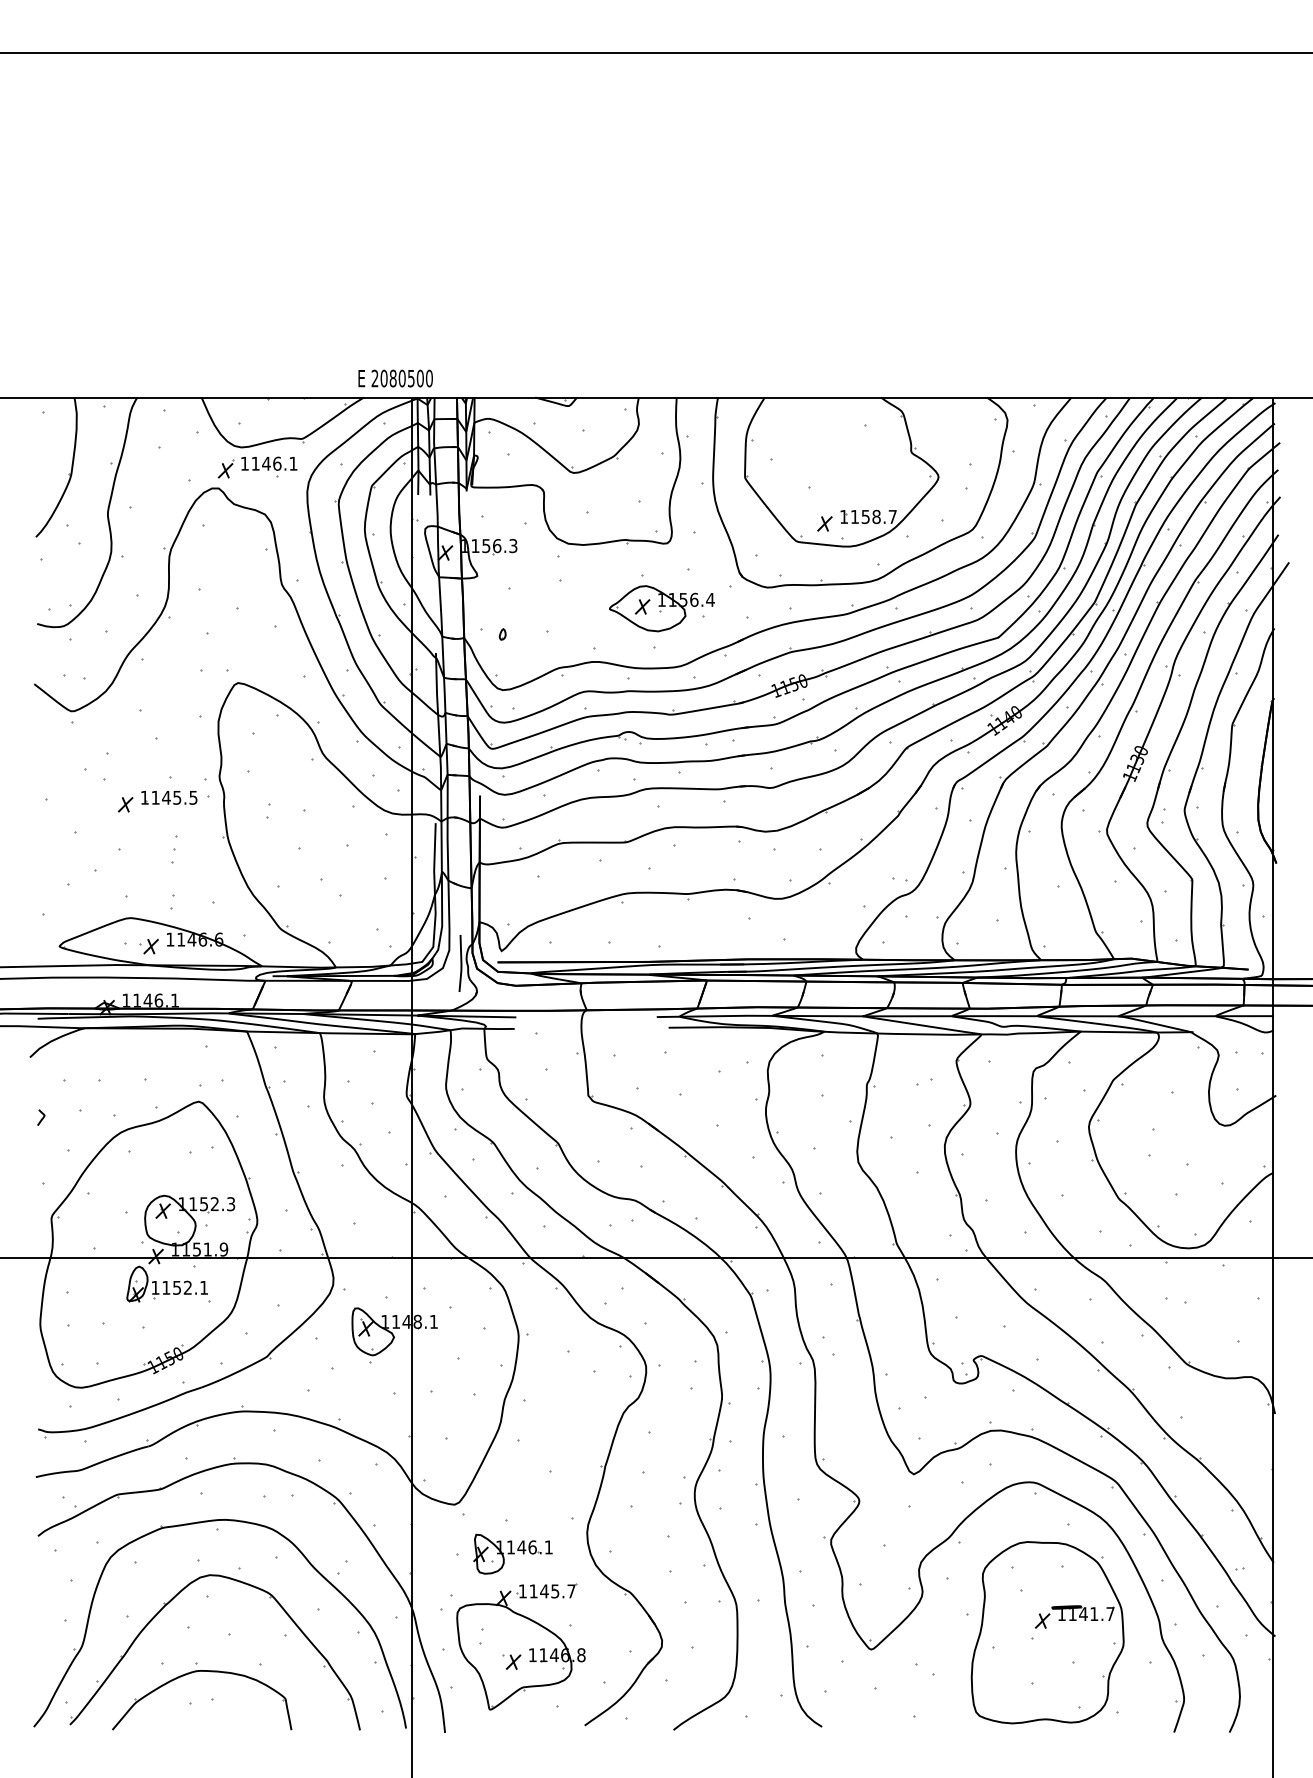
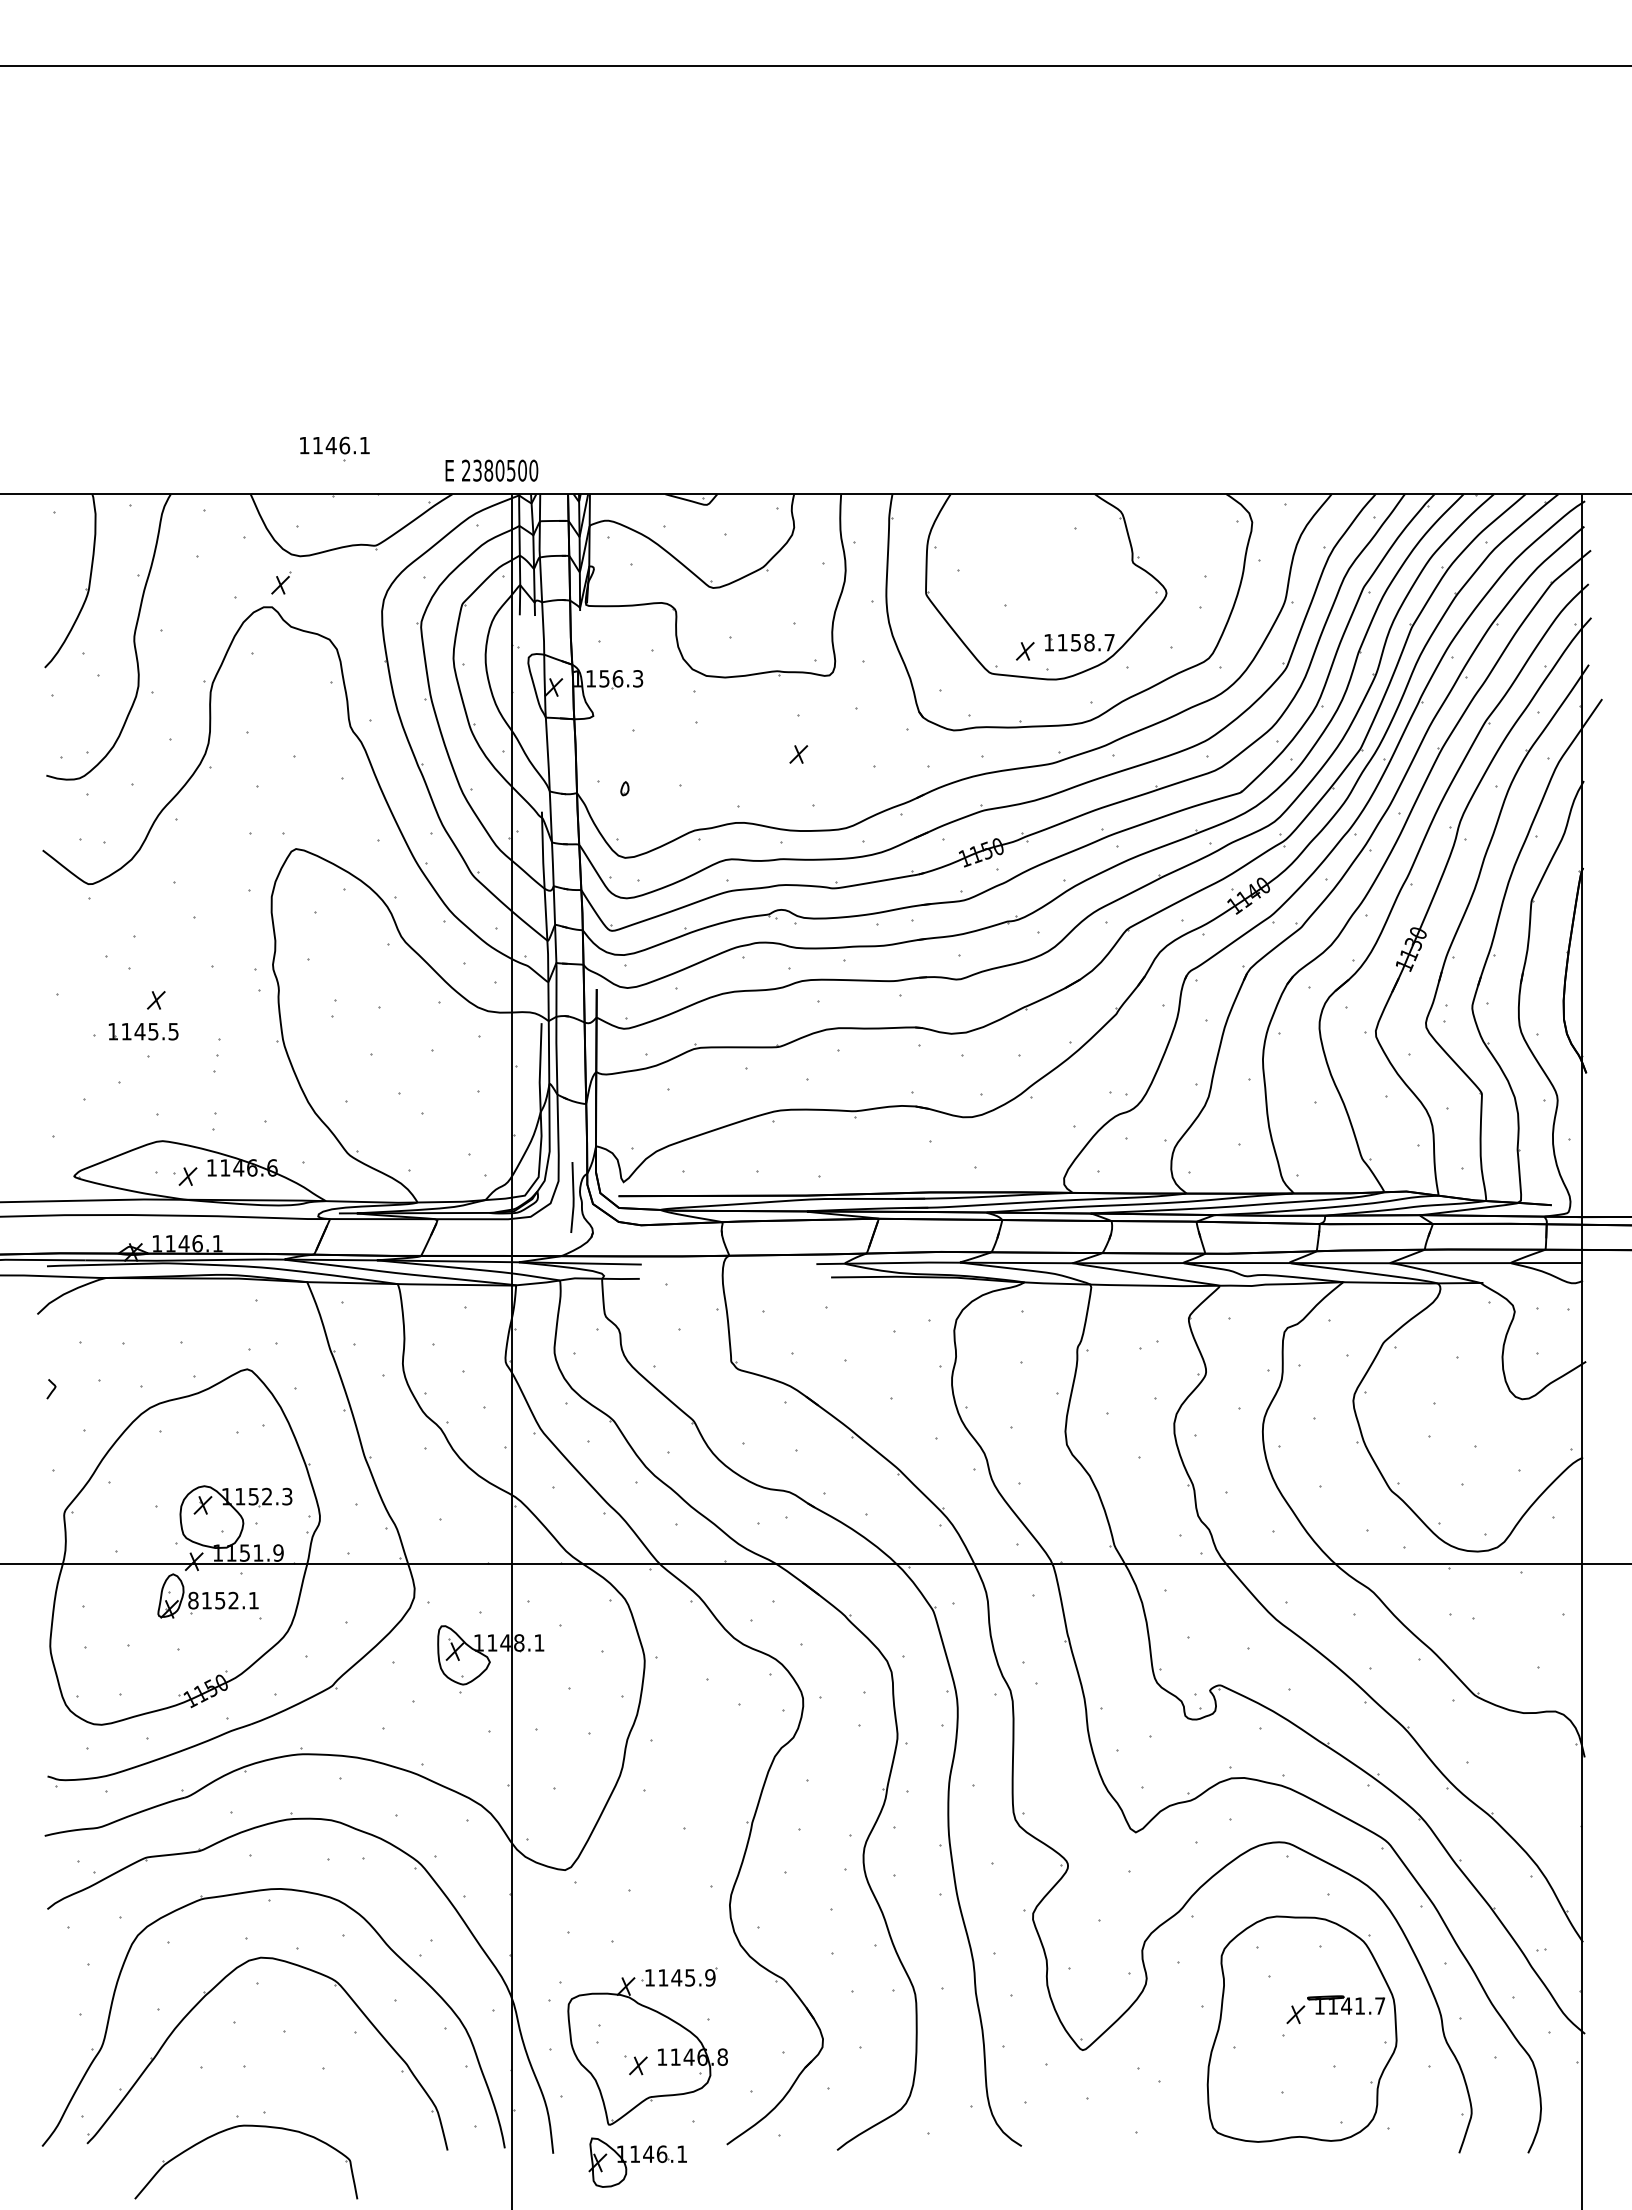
text: (384, 378) -> (477, 470), 2080500 -> 2380500
part: (269, 466) -> (334, 448), moved
part: (661, 608) -> (822, 756), removed
part: (169, 797) -> (143, 1031), moved
text: (155, 1287) -> (193, 1600), 1152.1 -> 8152.1
part: (512, 1554) -> (637, 2162), moved
text: (571, 1591) -> (710, 1977), 1145.7 -> 1145.9
part: (195, 1672) -> (238, 2127), moved

